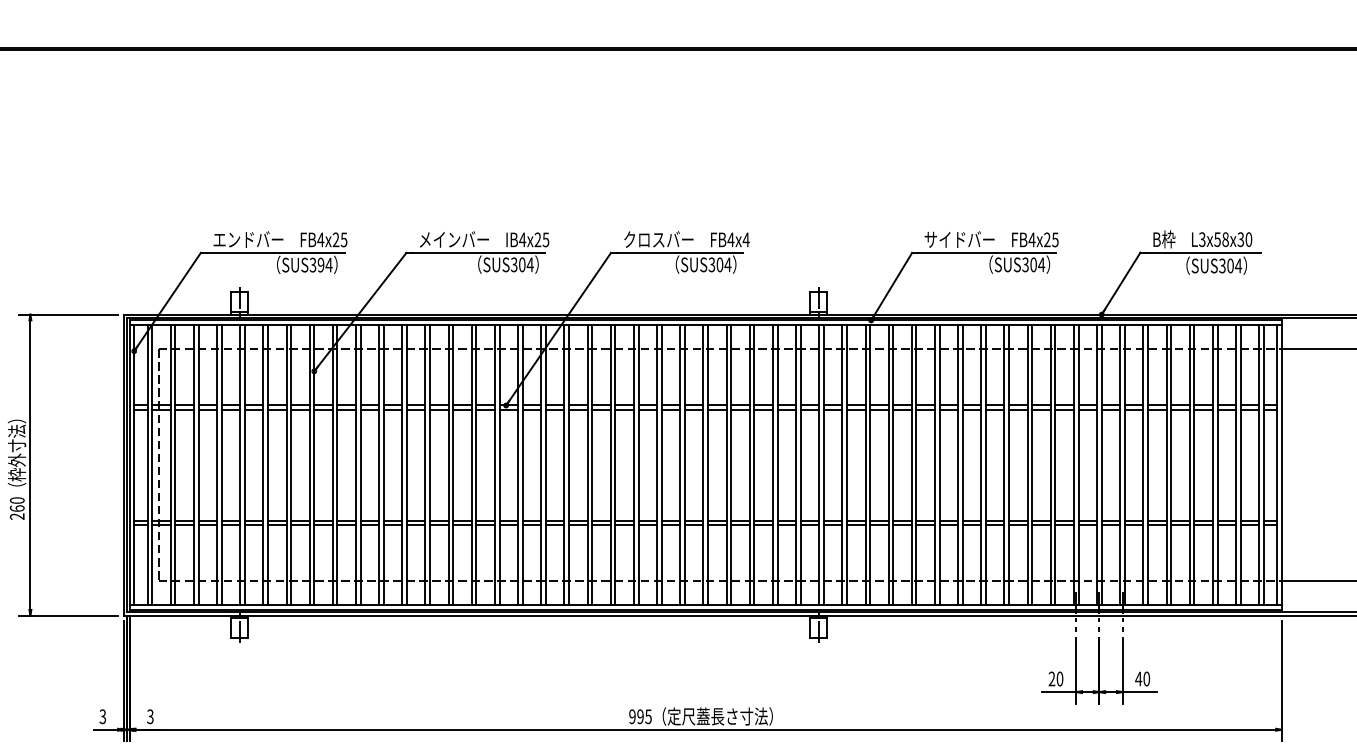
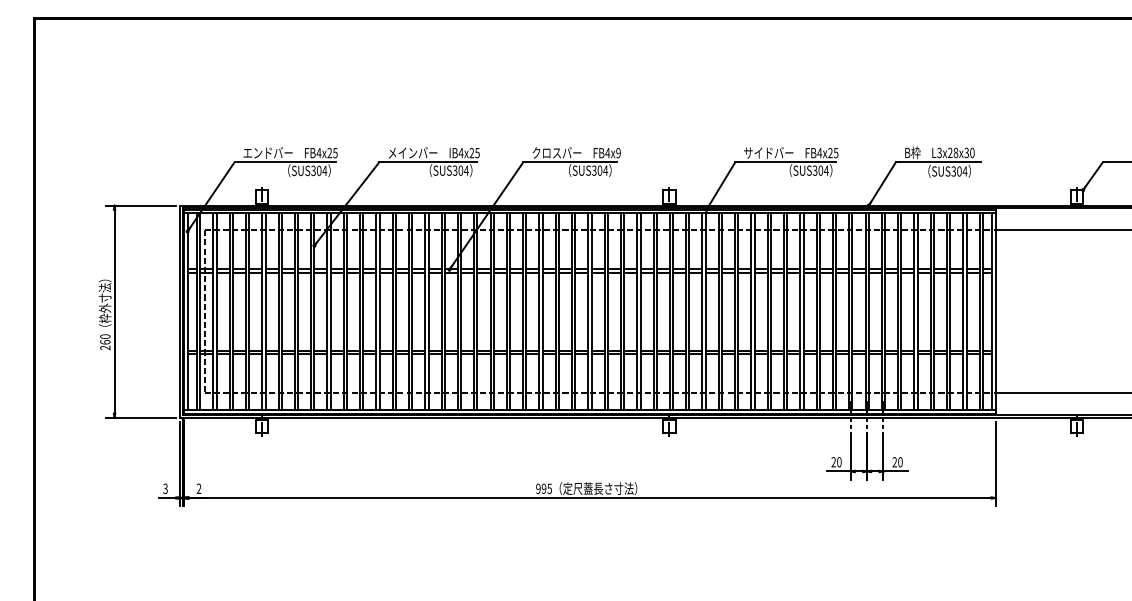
text: (746, 238) -> (618, 152), FB4x4 -> FB4x9
text: (1217, 238) -> (950, 152), L3x58x30 -> L3x28x30
text: (321, 264) -> (319, 170), SUS394 -> SUS304
text: (1138, 679) -> (894, 462), 40 -> 20
text: (149, 717) -> (198, 489), 3 -> 2

